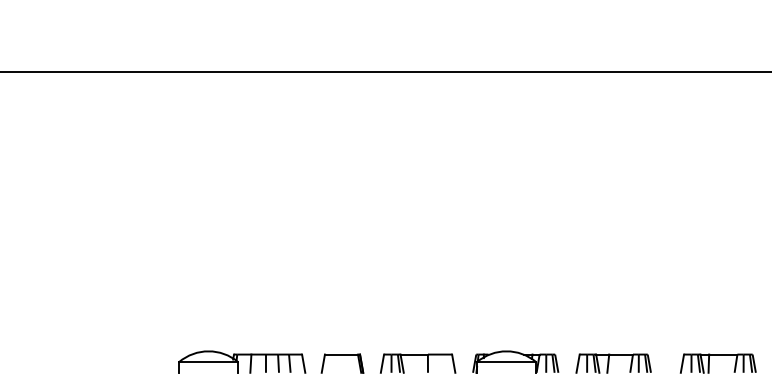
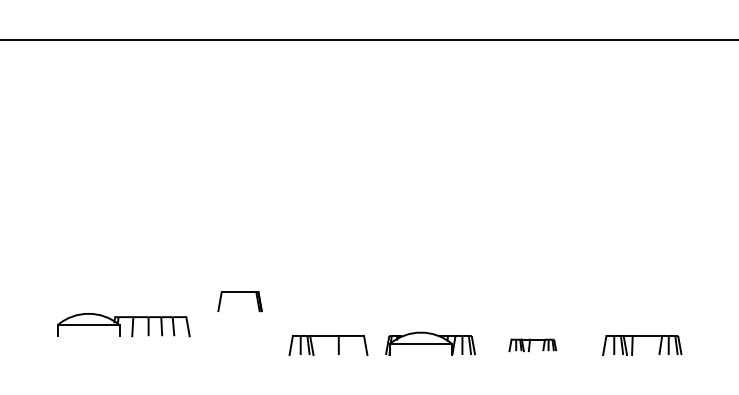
part: (342, 355) -> (240, 293), moved
part: (242, 361) -> (124, 324), moved
part: (613, 363) -> (532, 345), size x0.6

